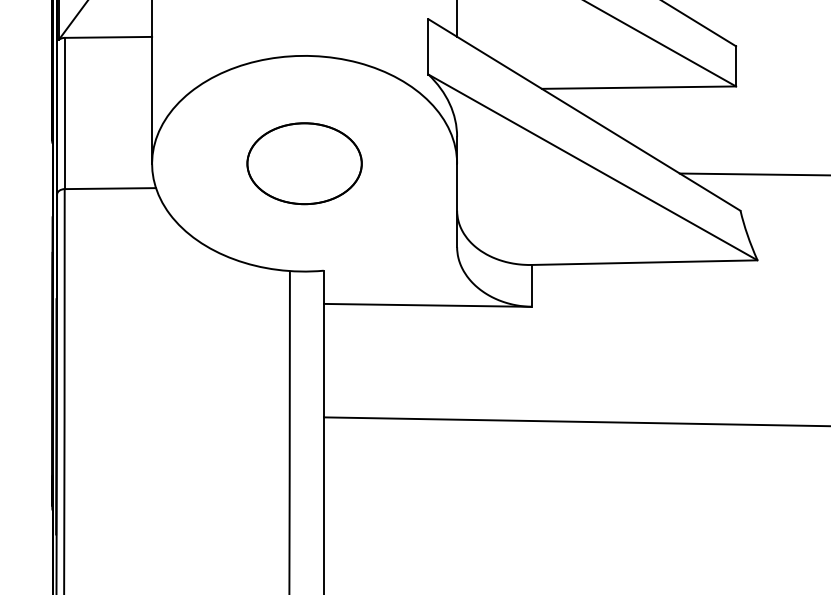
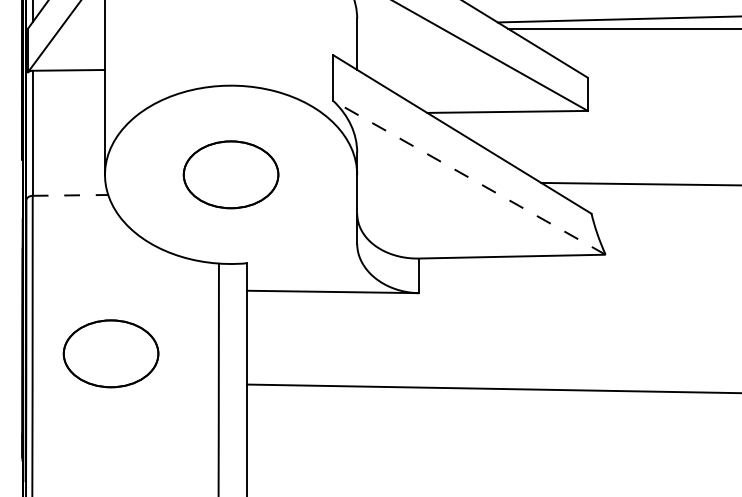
line: (592, 166) -> (469, 177), solid -> dashed
line: (110, 188) -> (70, 195), solid -> dashed
part: (158, 379) -> (110, 353), added

